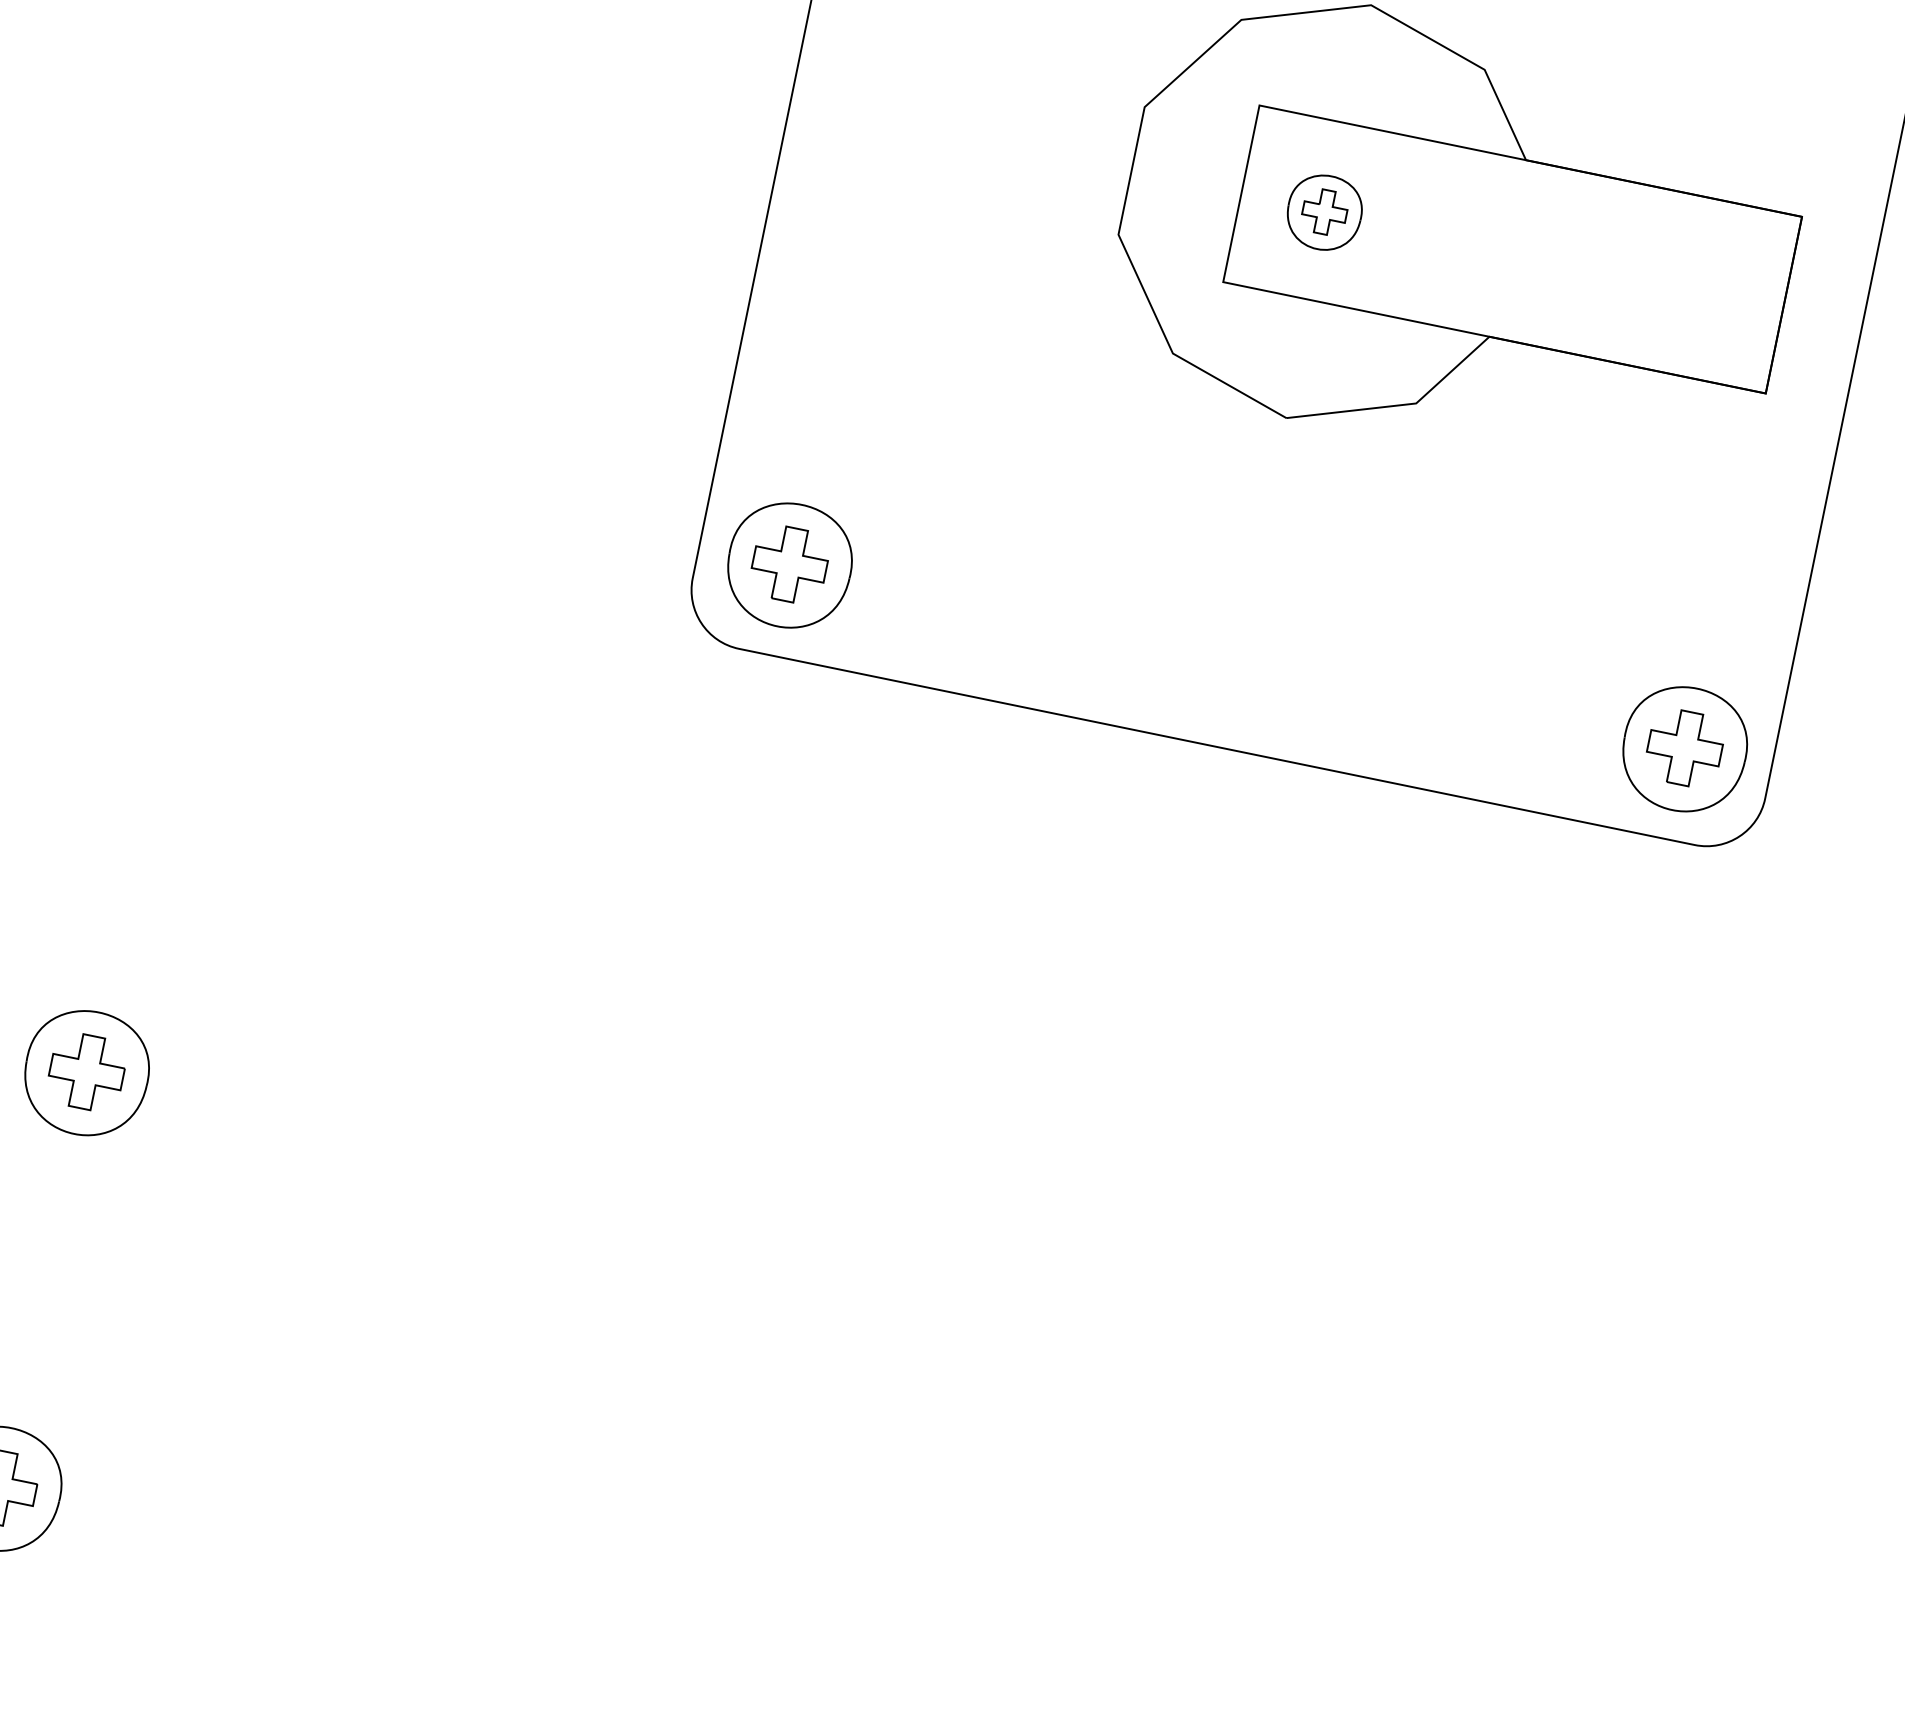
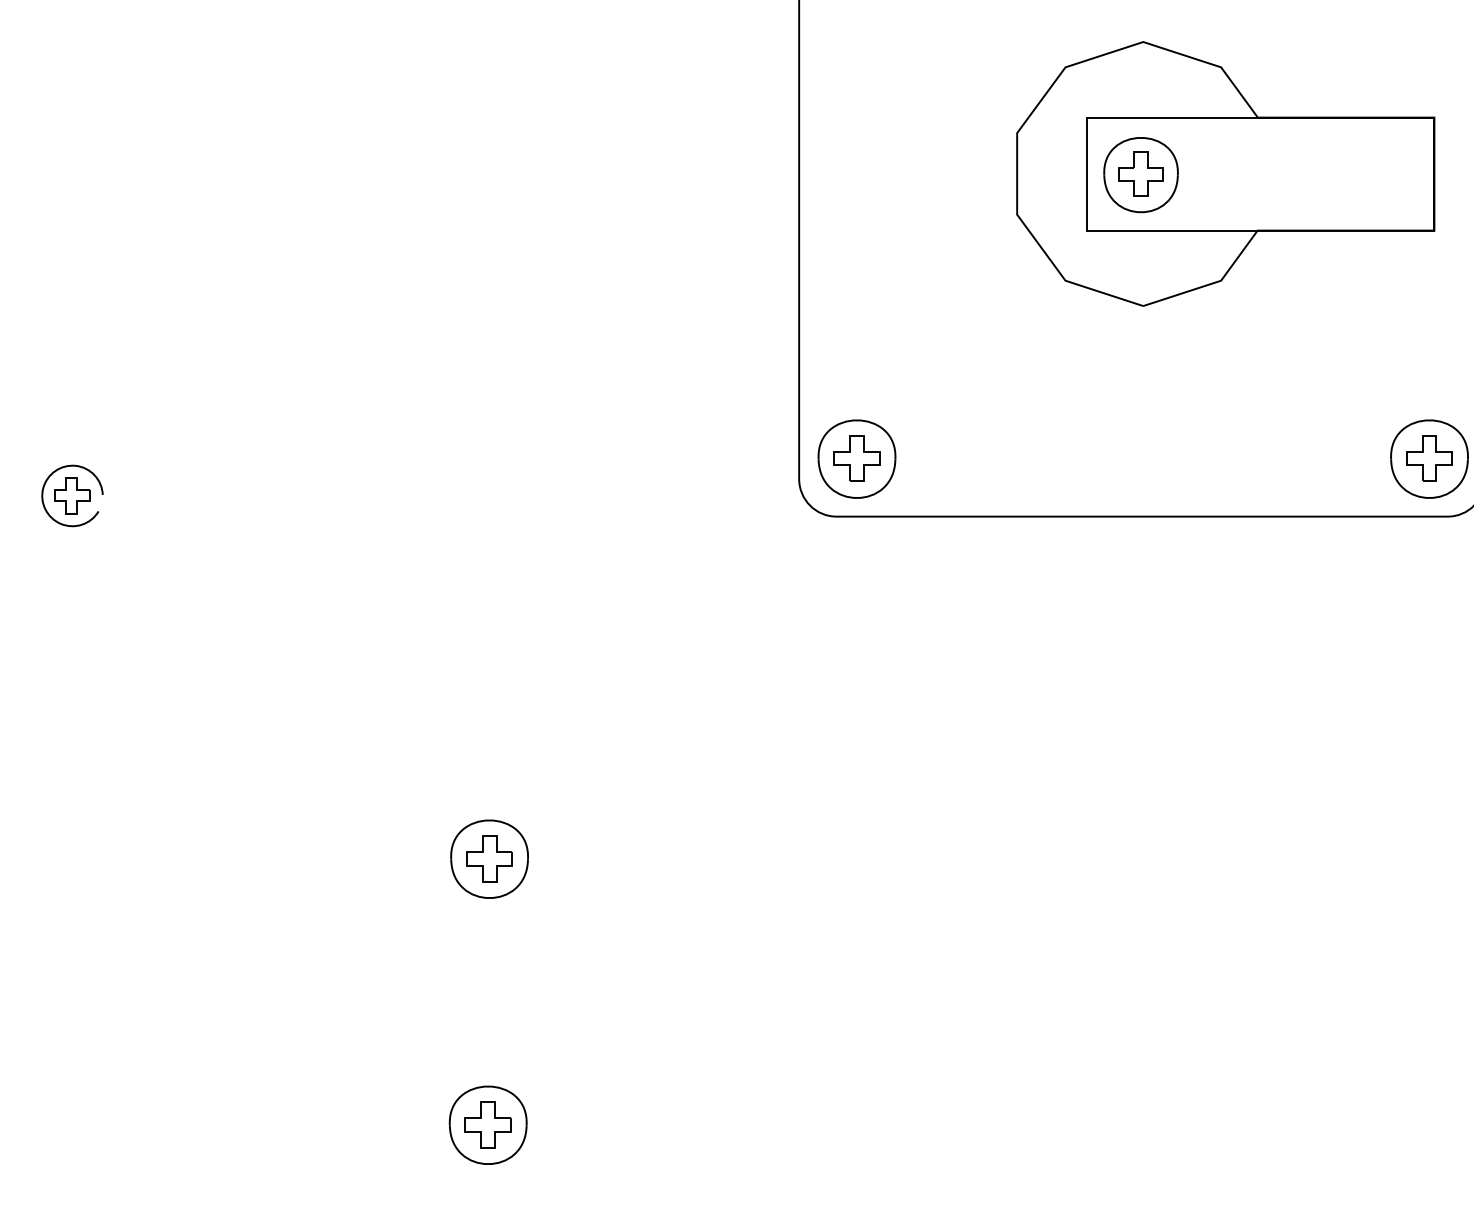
part: (1323, 213) -> (1140, 175), size x1.6

